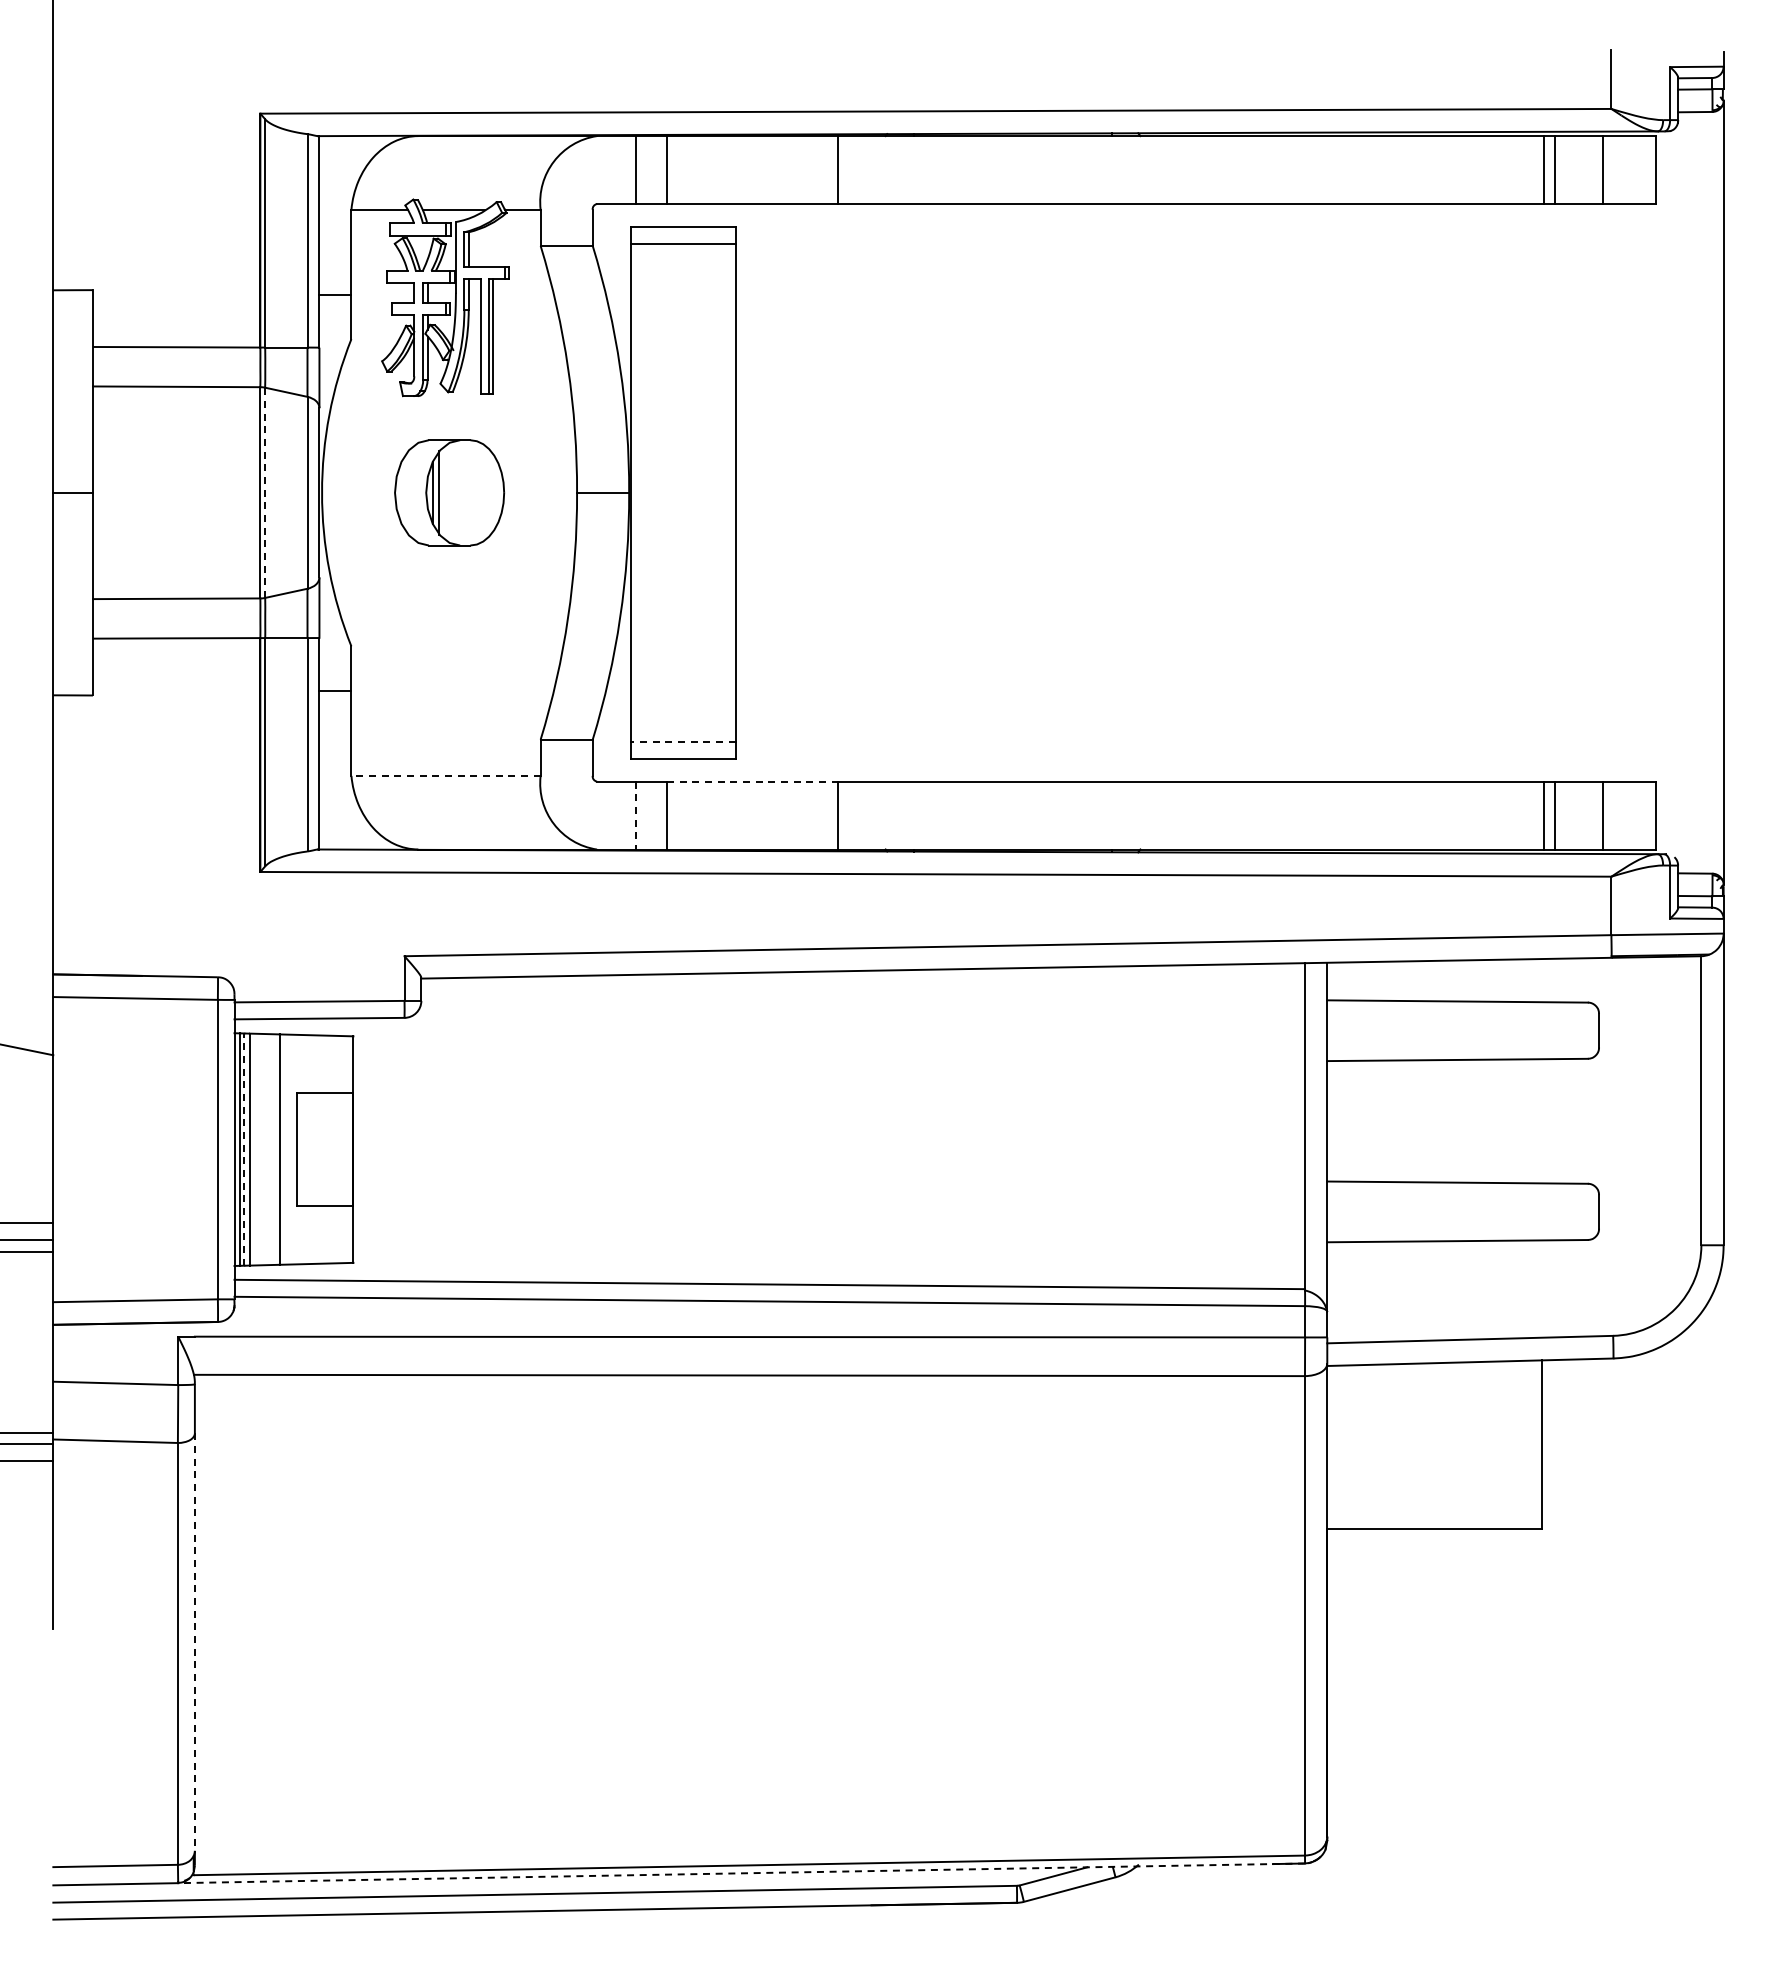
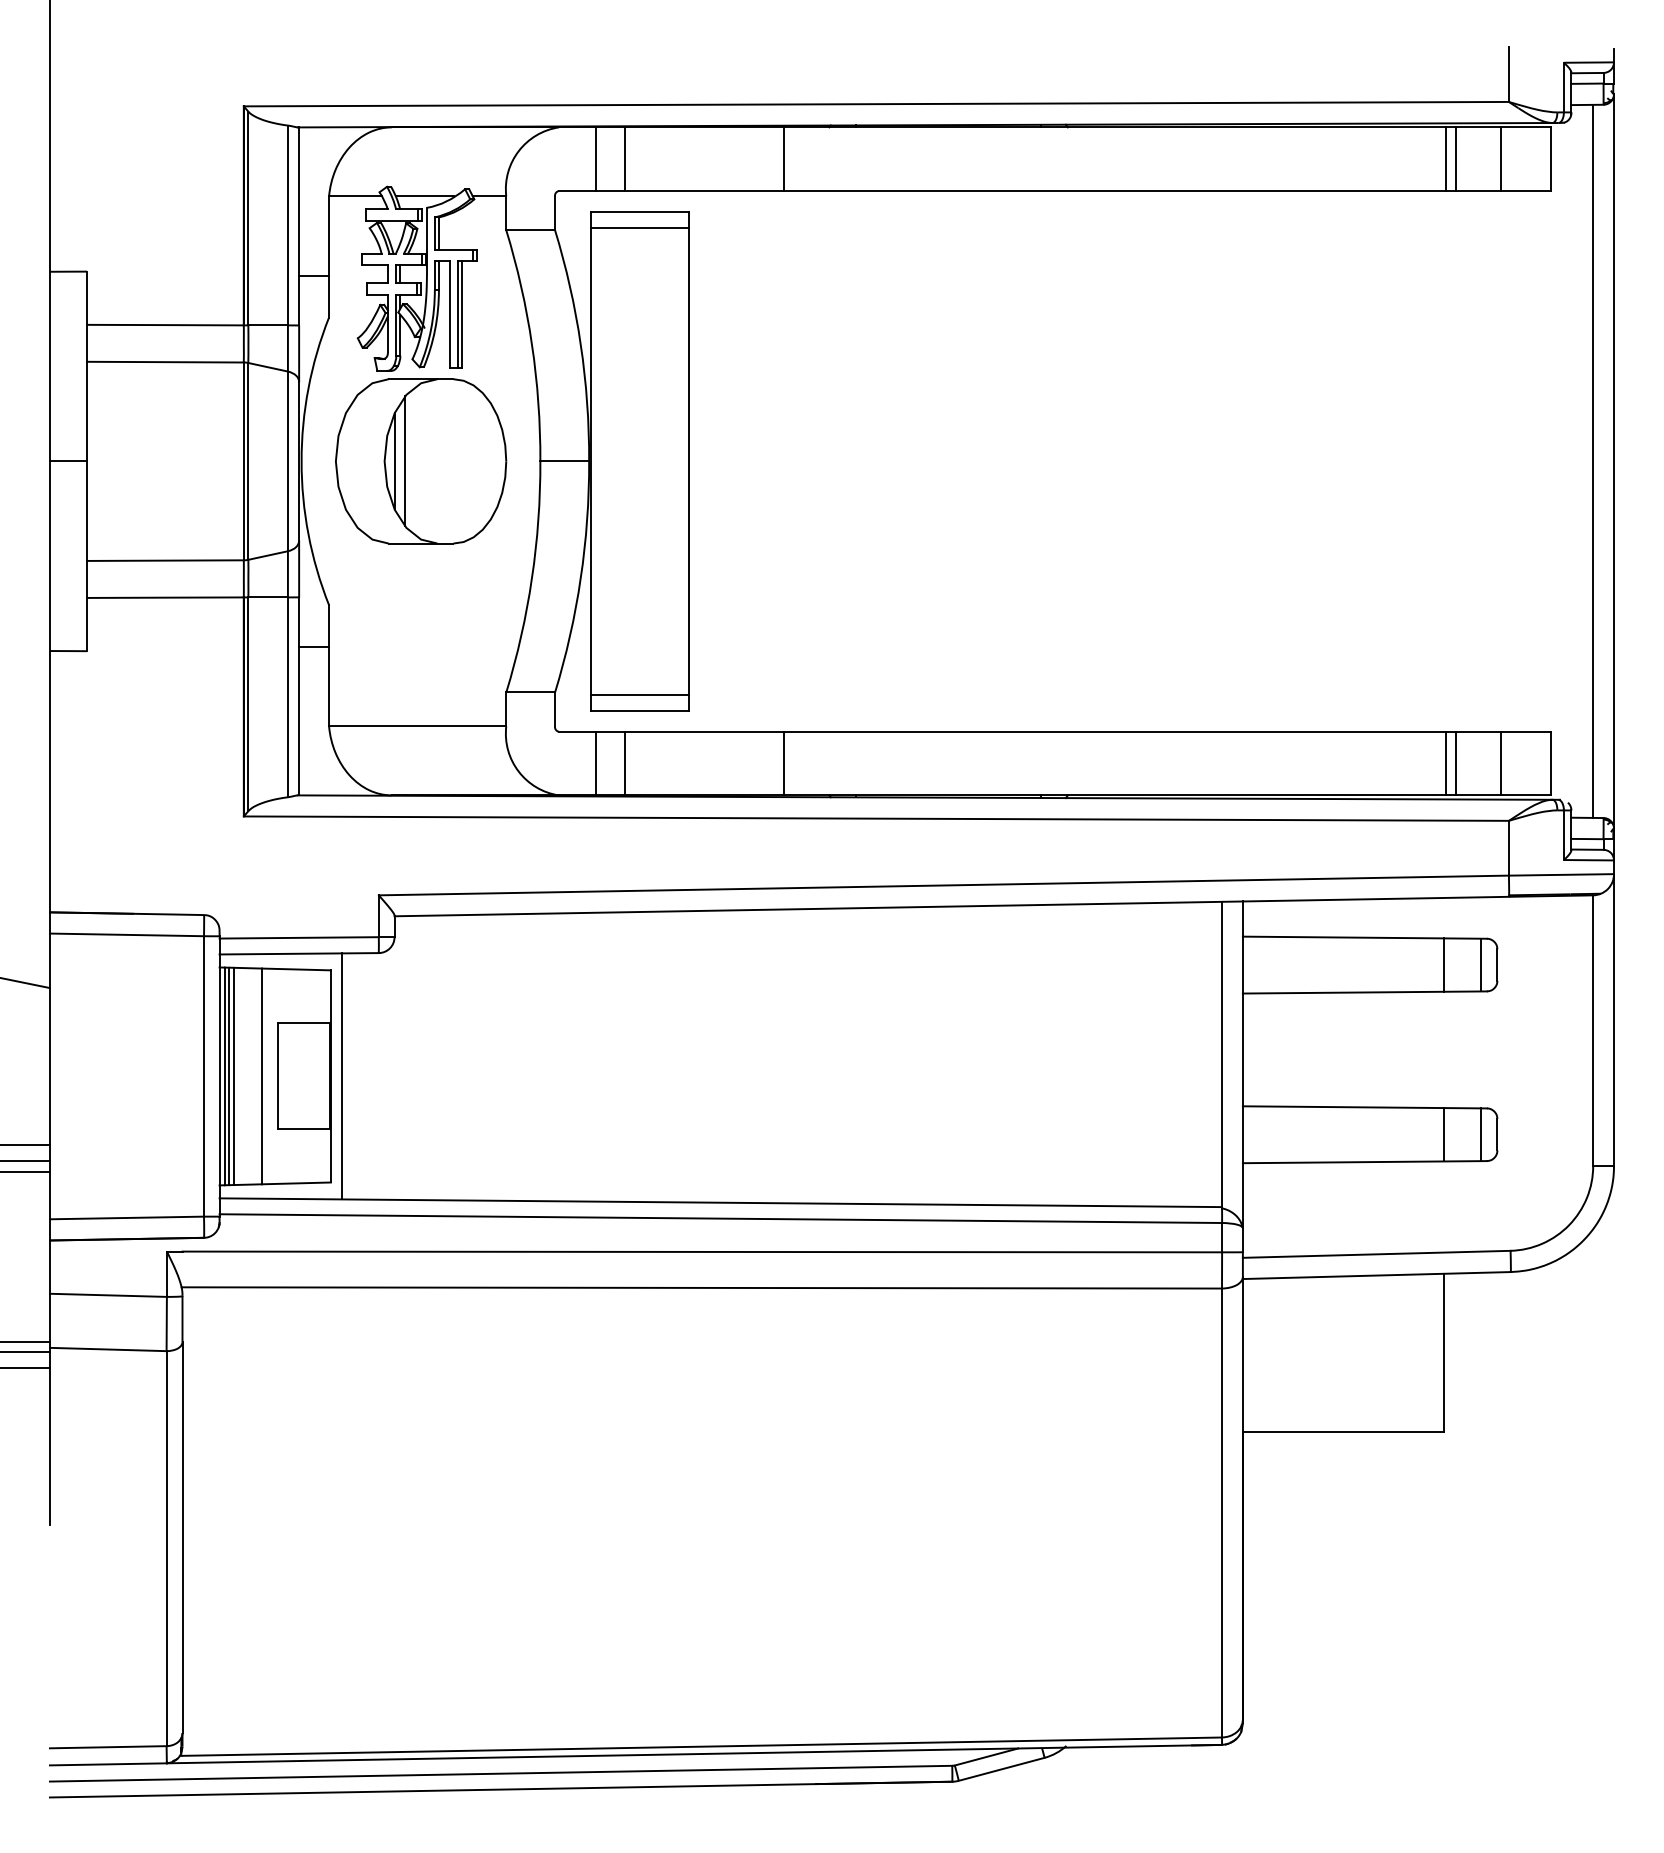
line: (265, 492) -> (248, 461), dashed -> solid
part: (449, 492) -> (420, 461), size x1.67
line: (1701, 492) -> (1593, 461), added
line: (682, 741) -> (639, 694), dashed -> solid
line: (446, 775) -> (418, 726), dashed -> solid
line: (752, 781) -> (704, 731), dashed -> solid
line: (636, 815) -> (596, 763), dashed -> solid
line: (1542, 1030) -> (1444, 964), added
line: (1582, 1030) -> (1481, 964), added
line: (244, 1149) -> (228, 1076), dashed -> solid
line: (364, 1149) -> (341, 1076), added
line: (1542, 1211) -> (1444, 1134), added
line: (1582, 1211) -> (1481, 1134), added
line: (194, 1642) -> (182, 1537), dashed -> solid
line: (741, 1873) -> (694, 1754), dashed -> solid

